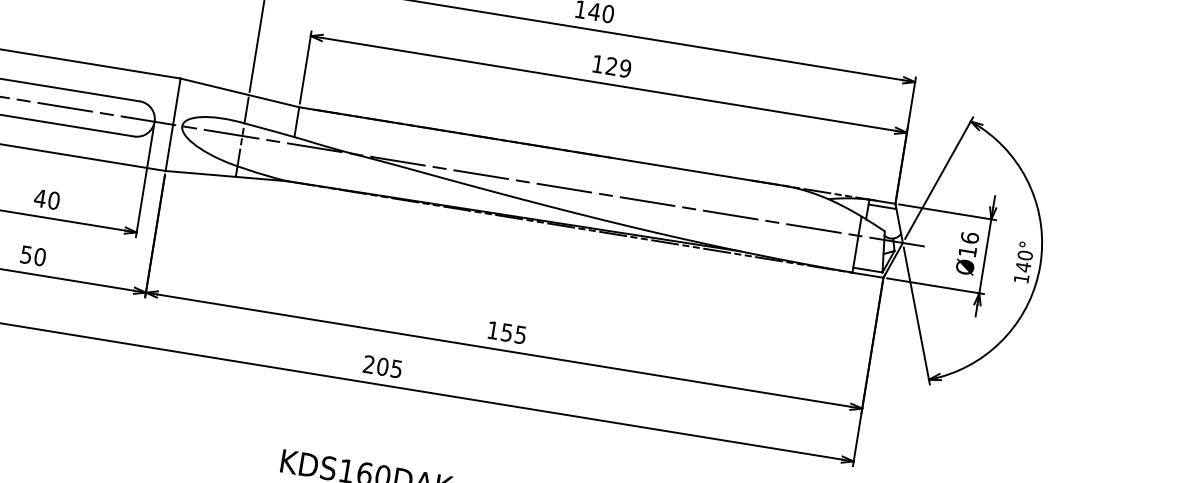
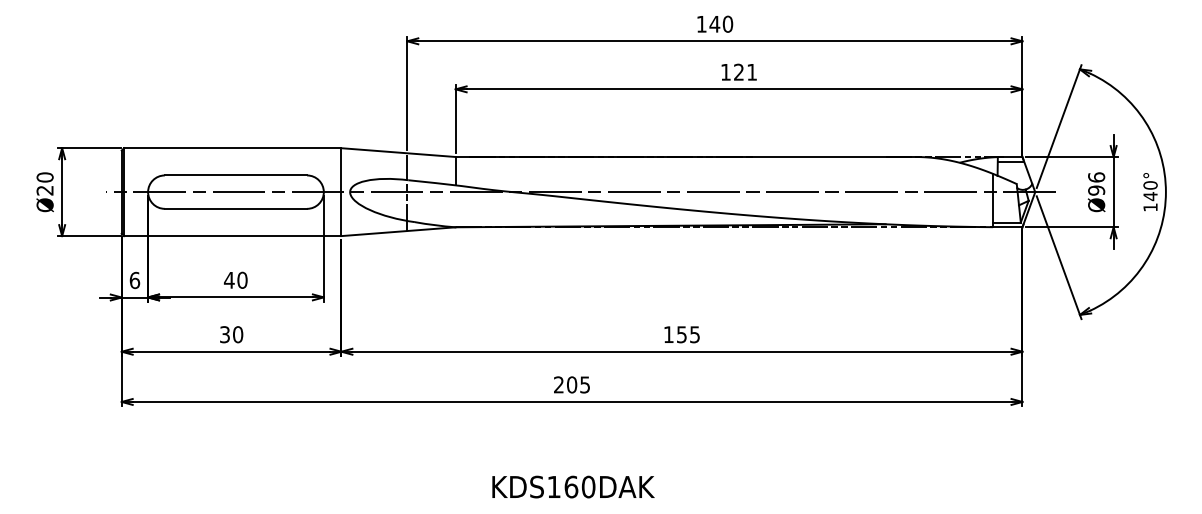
text: (626, 67) -> (752, 71), 129 -> 121
text: (967, 251) -> (1096, 190), Ø16 -> Ø96
text: (25, 254) -> (224, 334), 50 -> 30

